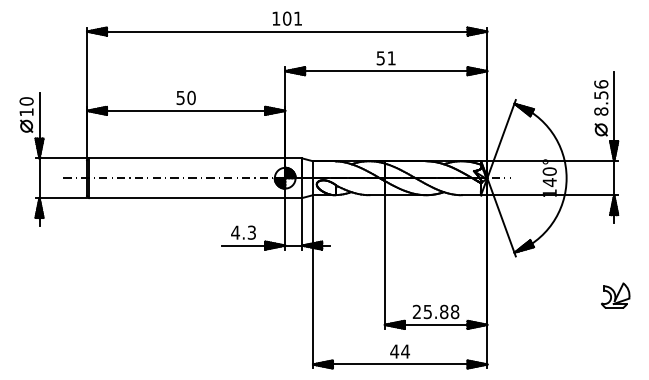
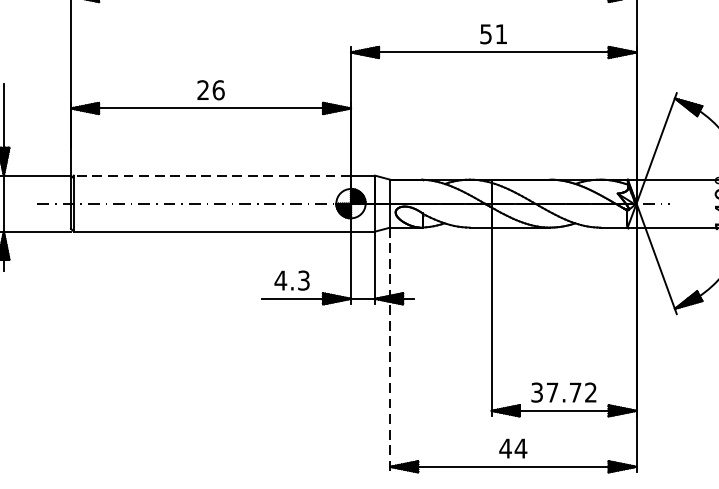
text: (185, 97) -> (210, 89), 50 -> 26
line: (186, 158) -> (211, 175), solid -> dashed
line: (312, 281) -> (389, 349), solid -> dashed
text: (436, 311) -> (564, 391), 25.88 -> 37.72

